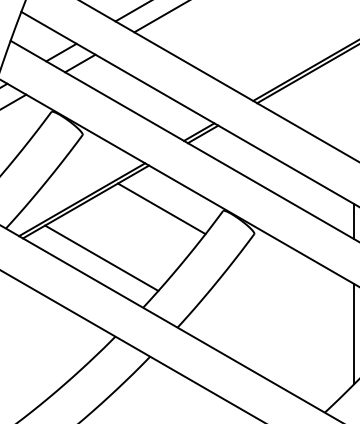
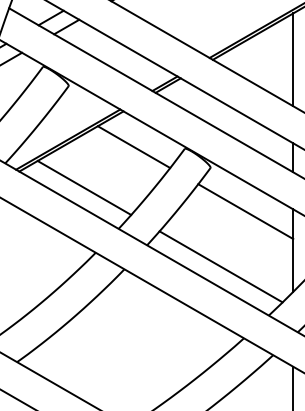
line: (354, 102) -> (293, 59), added
line: (296, 286) -> (245, 211), added
line: (266, 353) -> (220, 266), added

